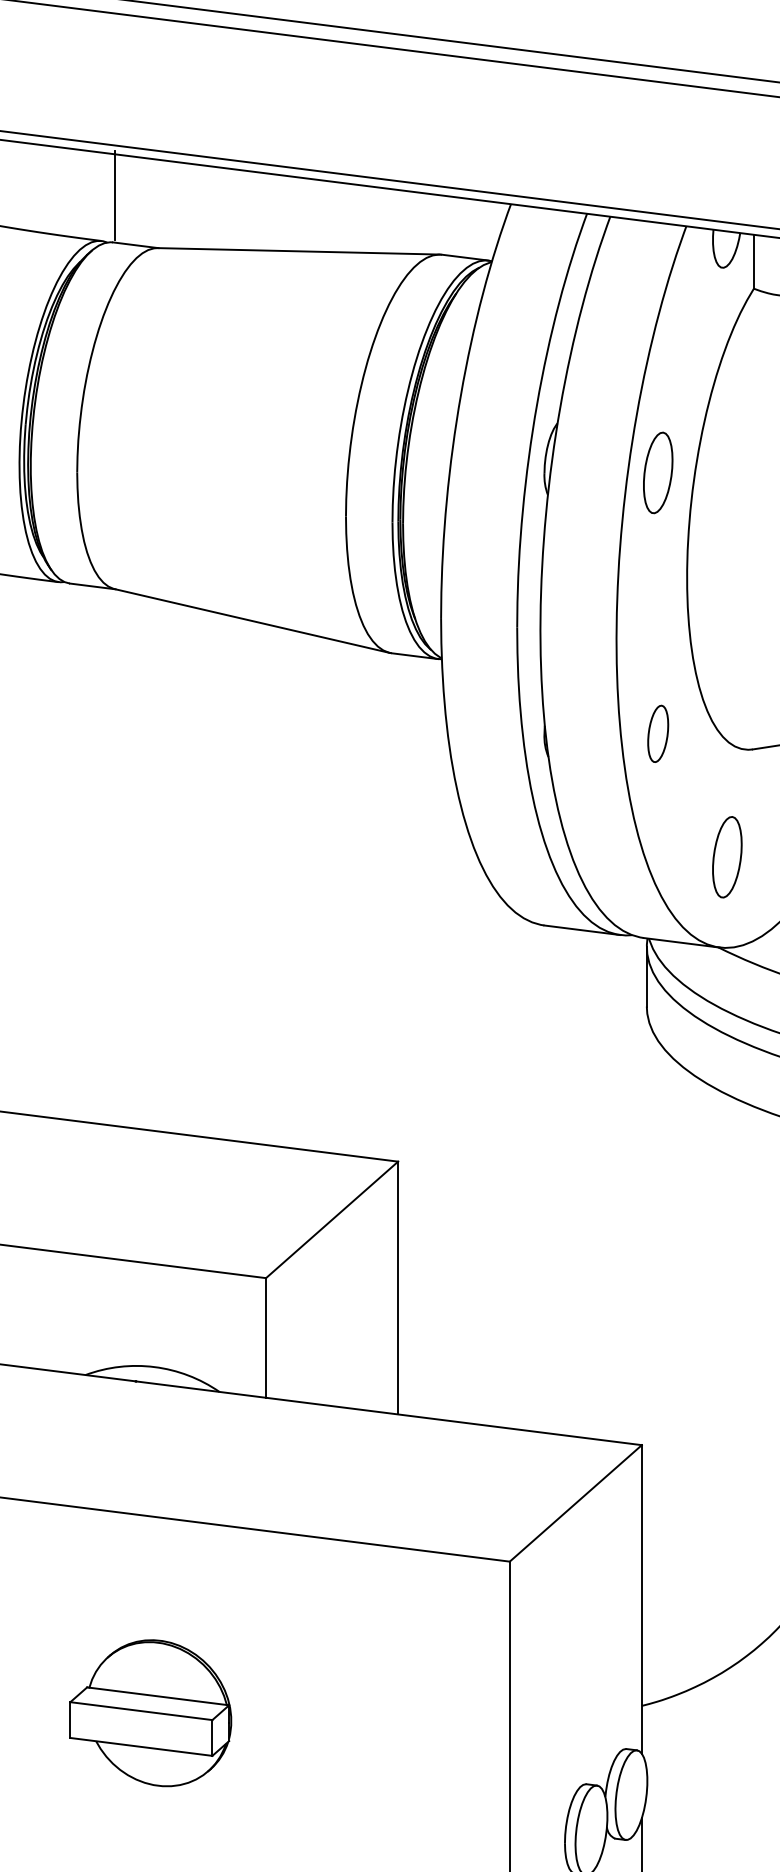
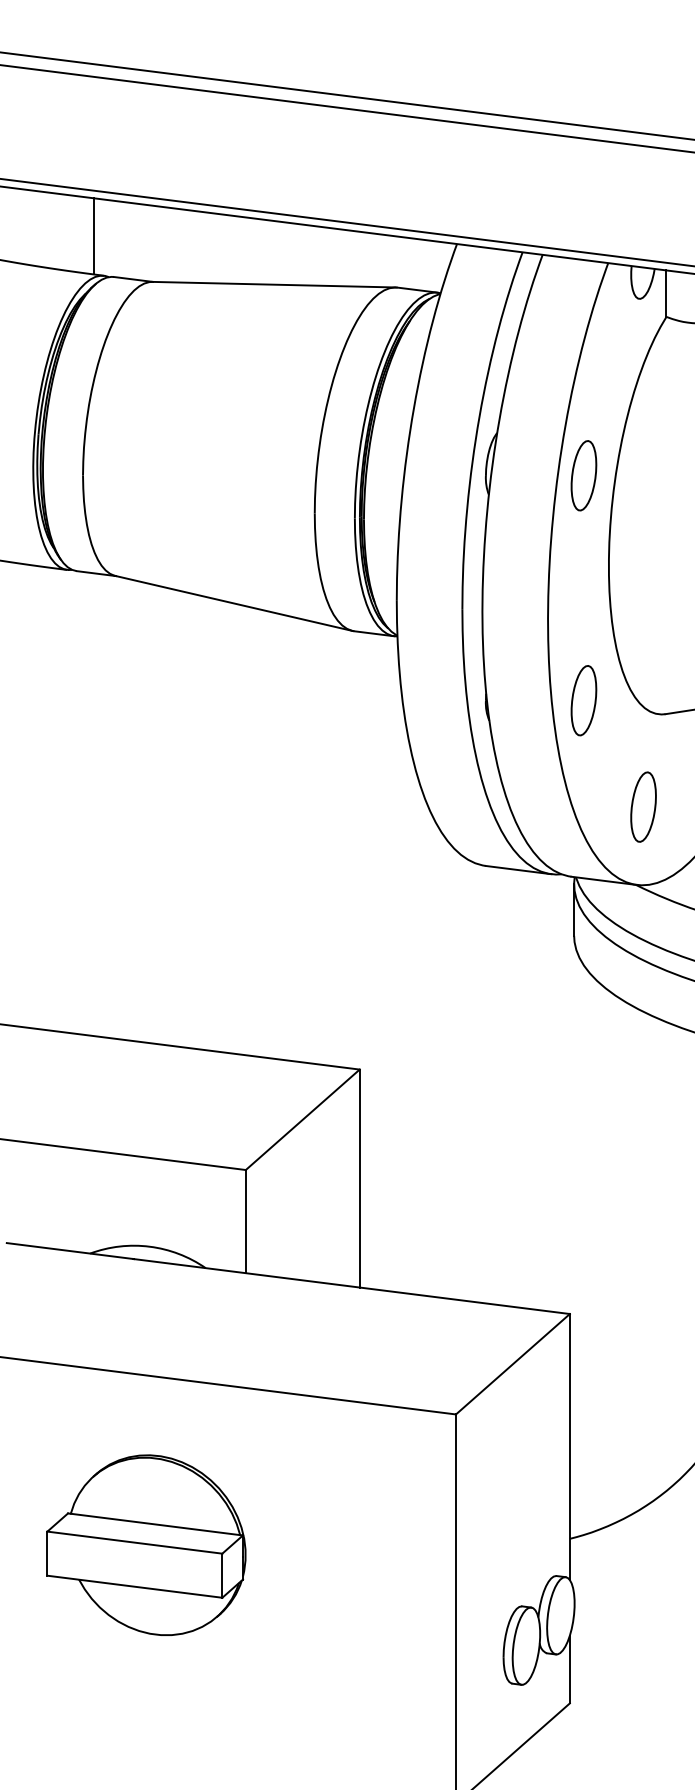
line: (114, 195) -> (94, 236), moved
part: (657, 733) -> (583, 700), size x1.43
part: (150, 1712) -> (146, 1544), size x1.43

